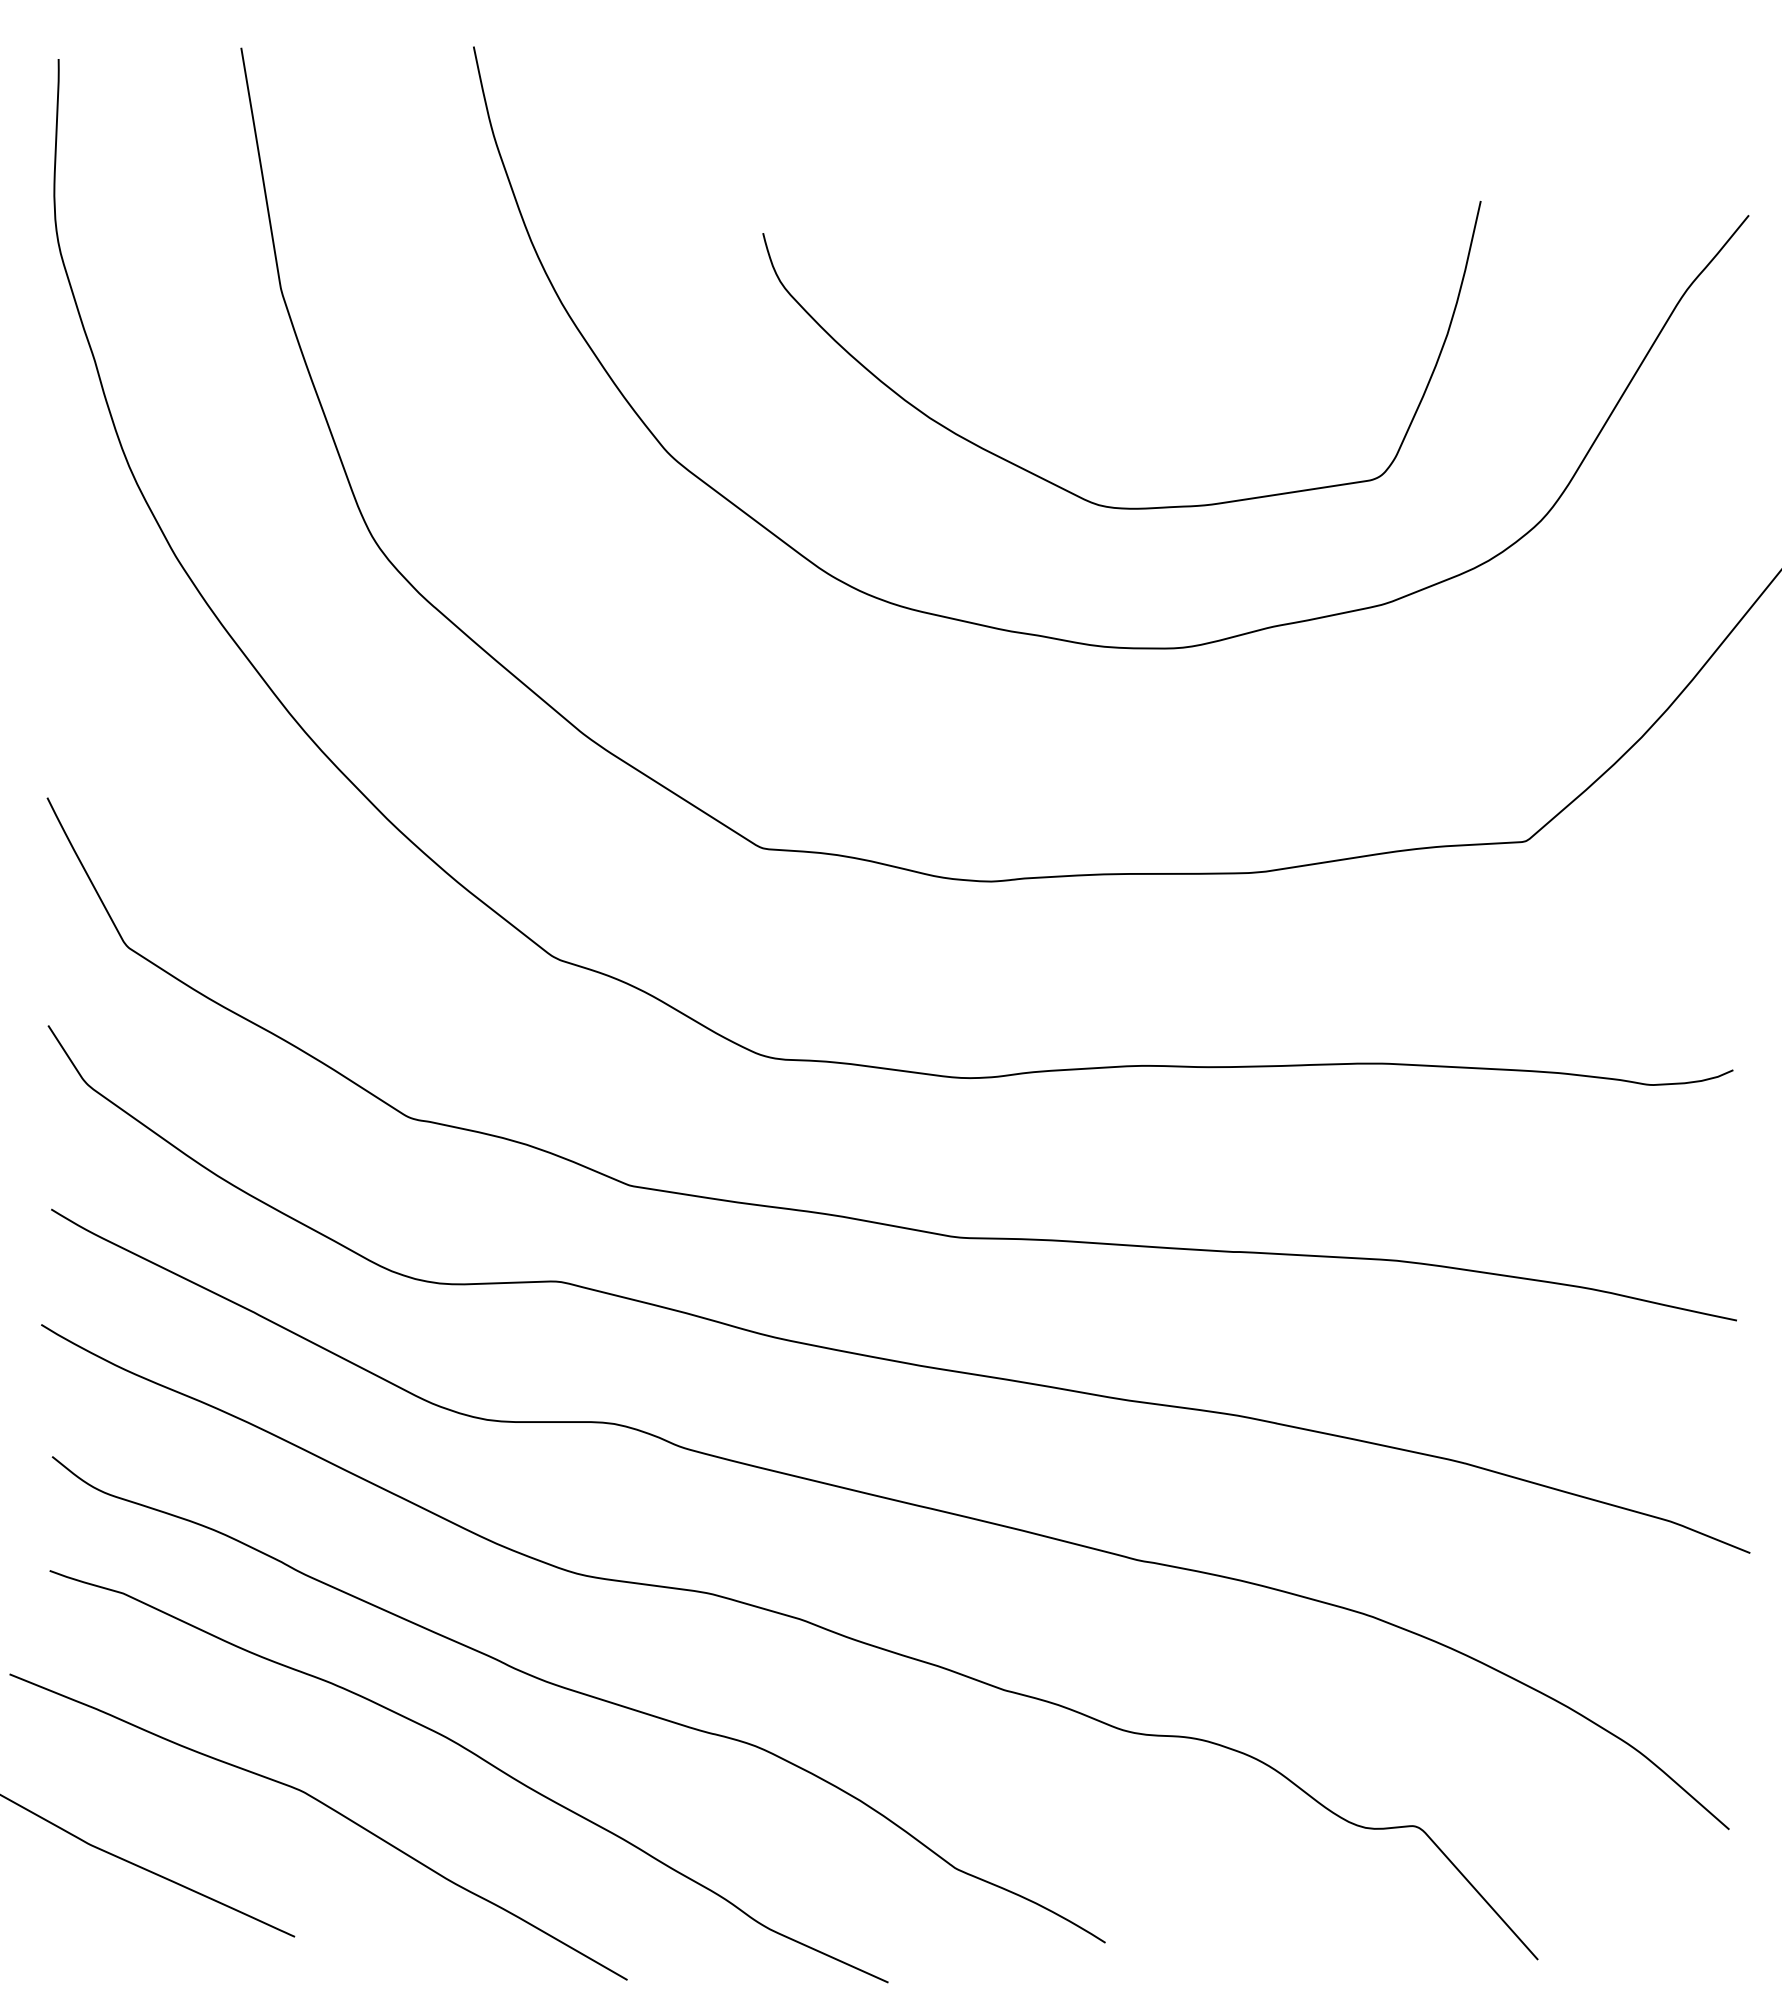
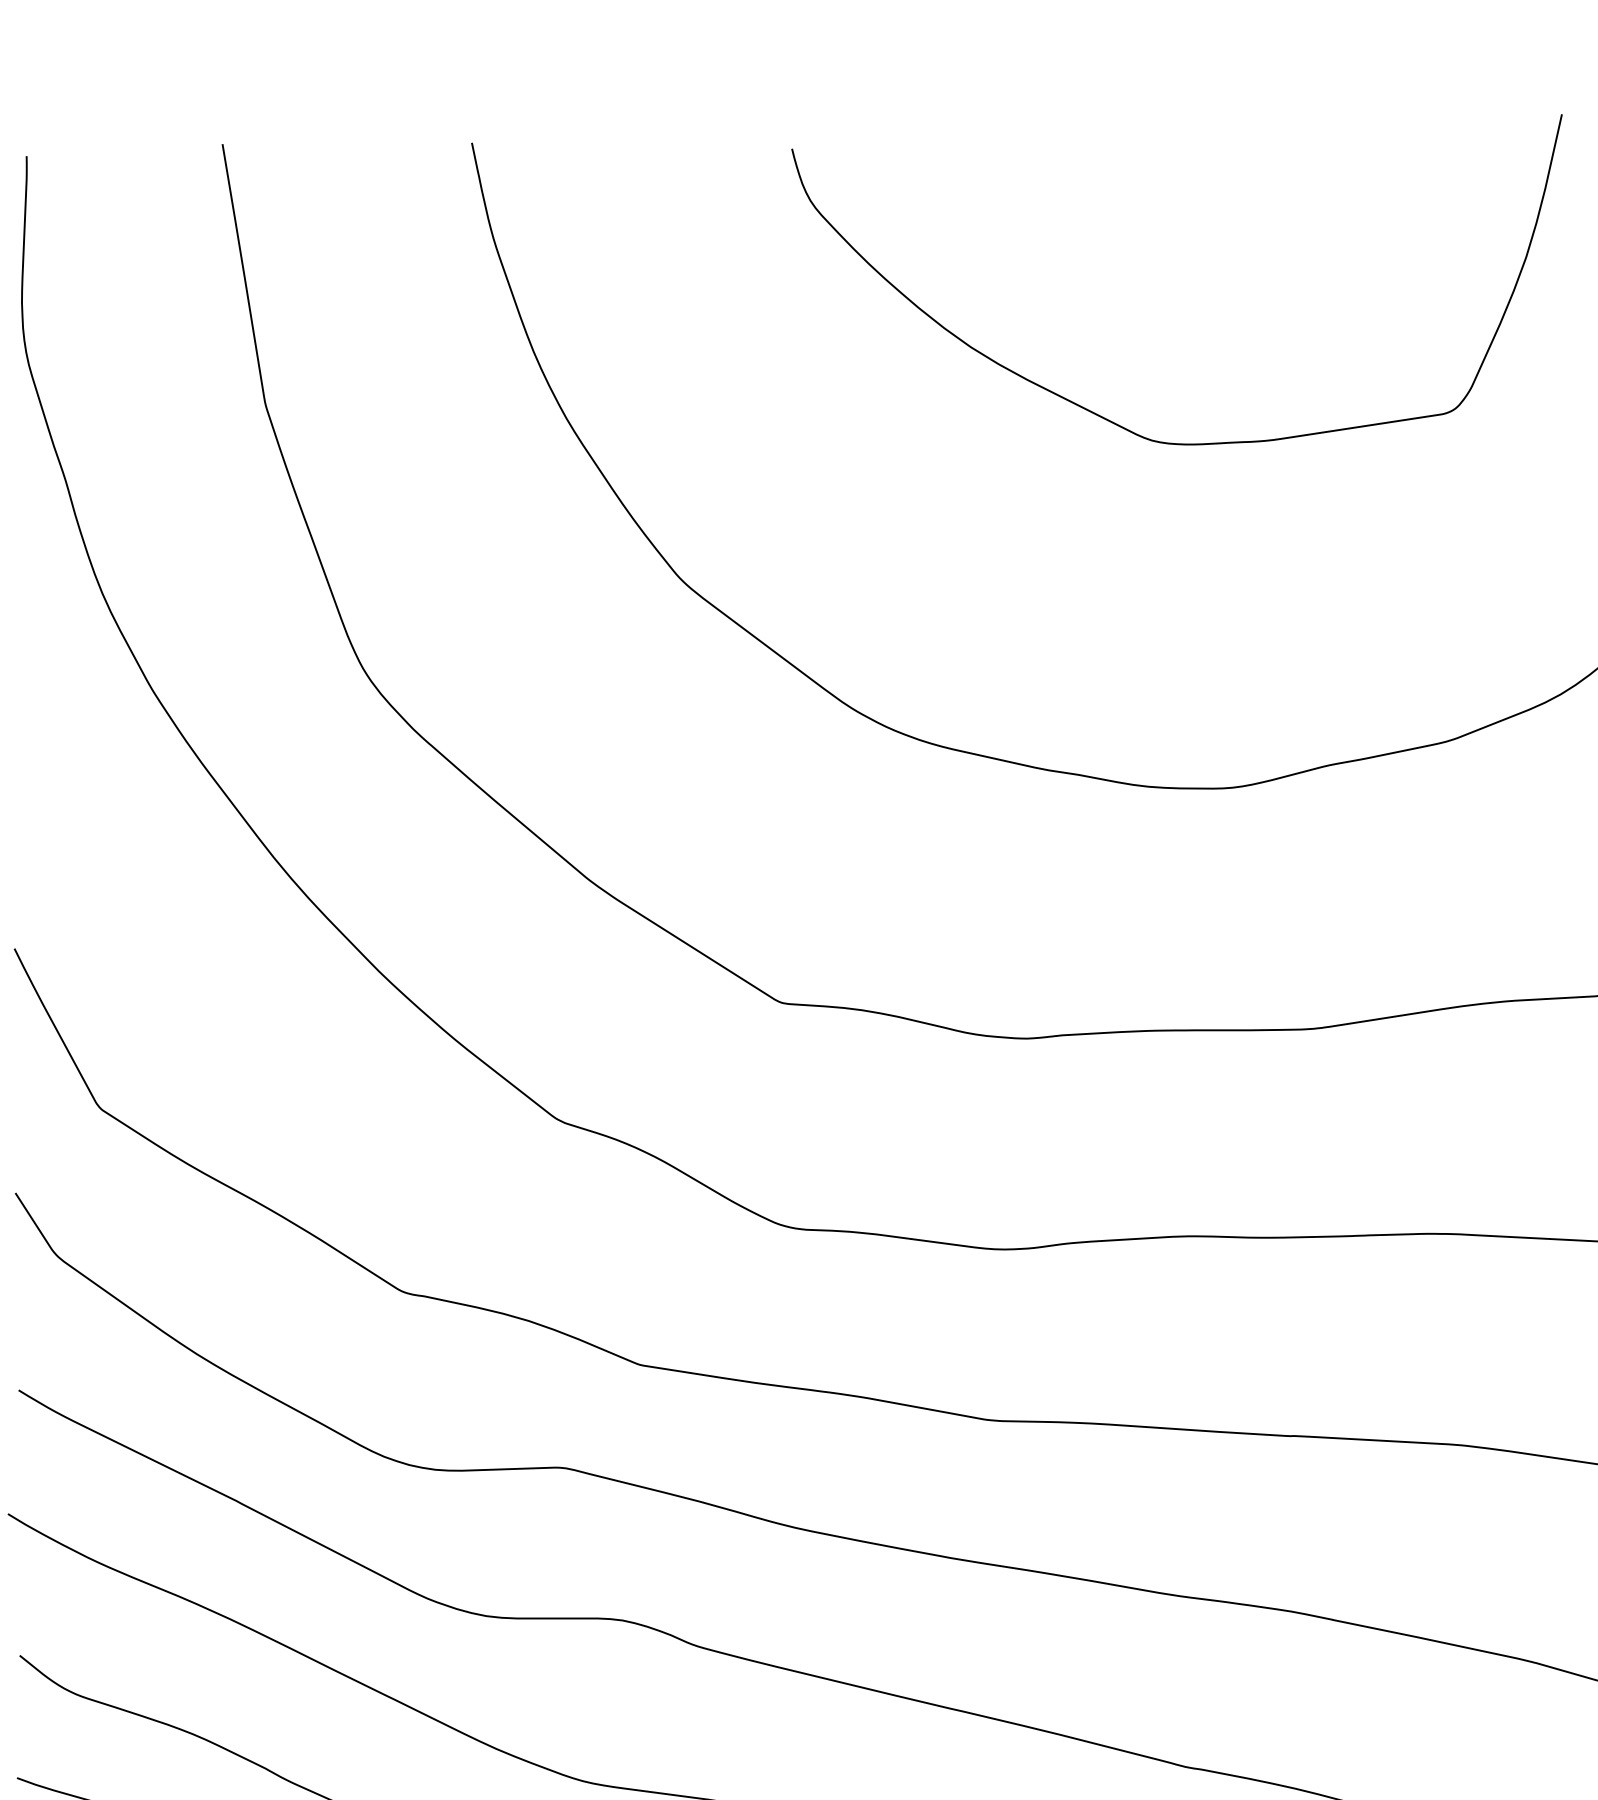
curve: (1056, 484) -> (1106, 418), moved

